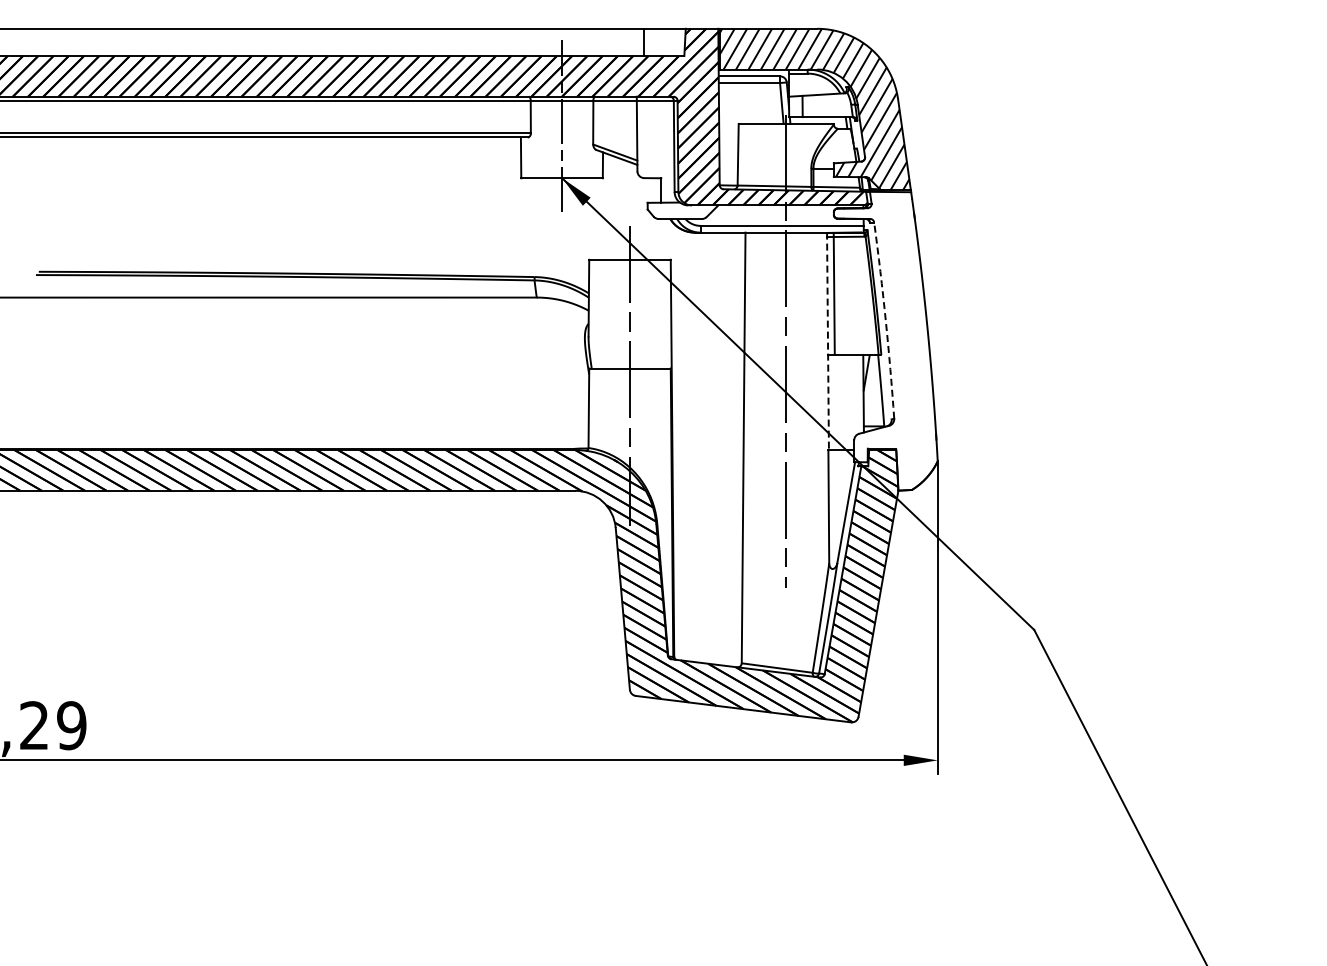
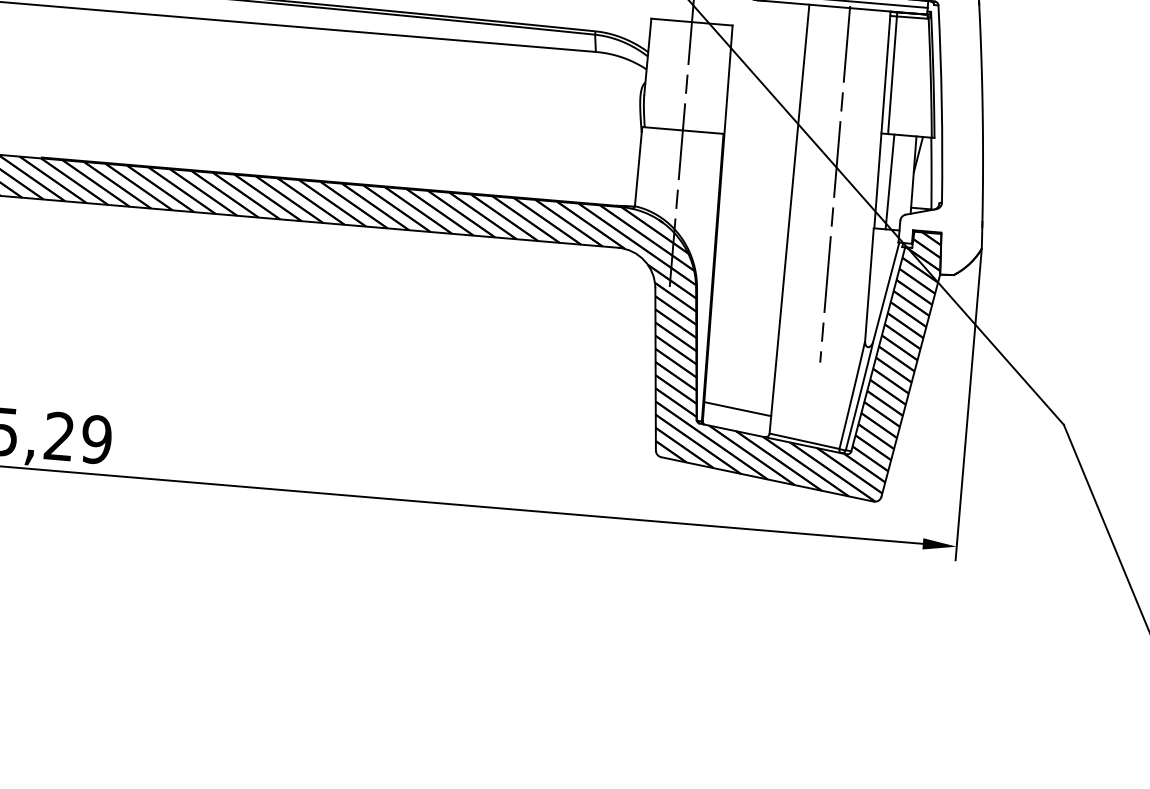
arc: (885, 320) -> (941, 104), dashed -> solid
line: (827, 341) -> (881, 120), dashed -> solid
line: (840, 402) -> (889, 181), added
line: (707, 641) -> (737, 408), added

